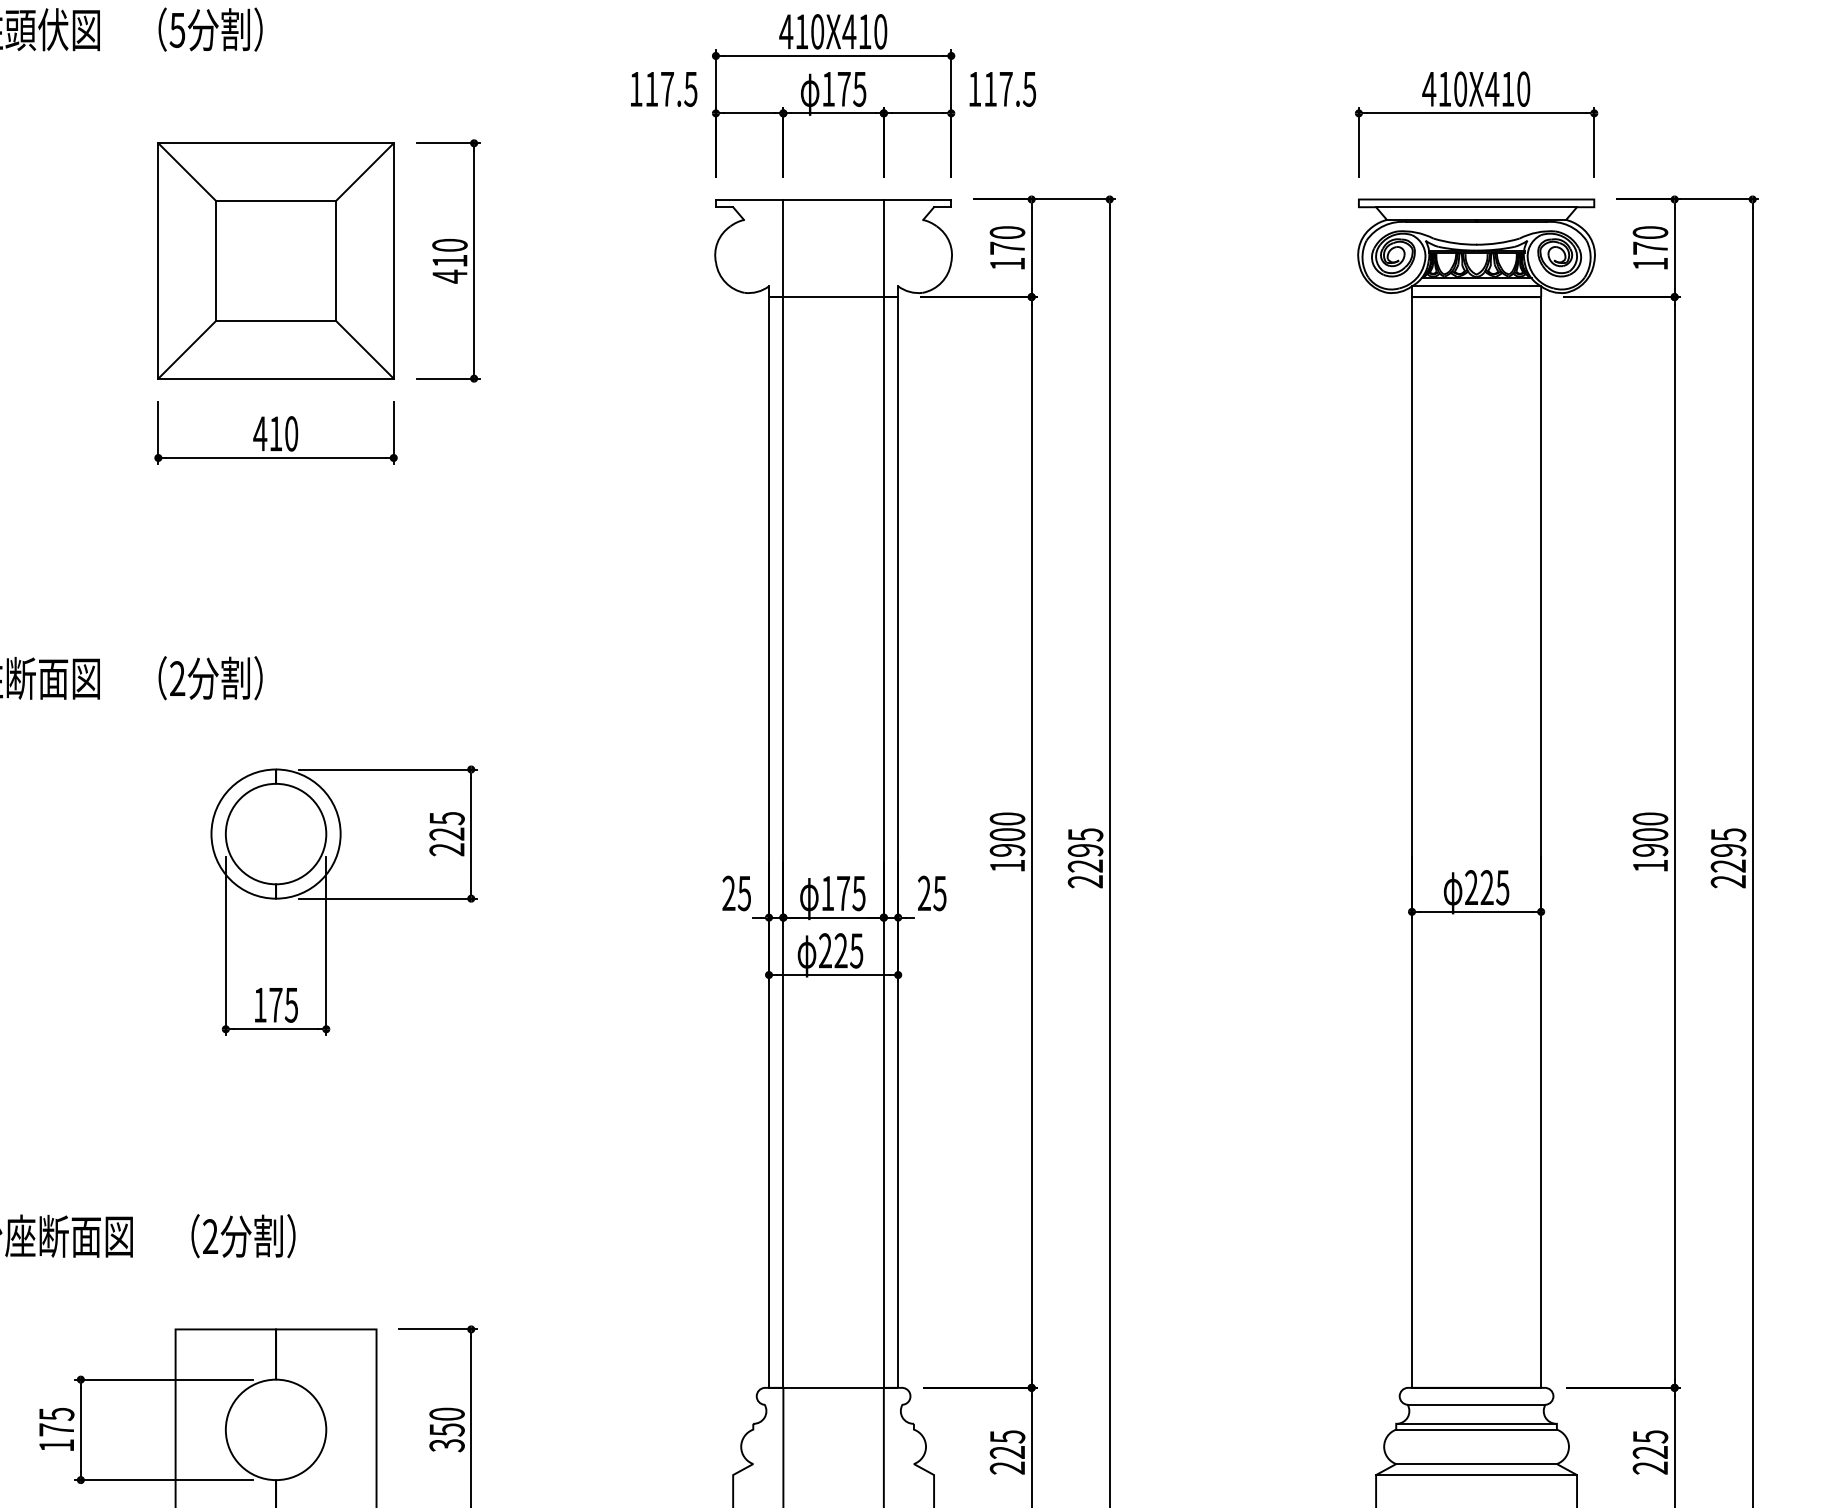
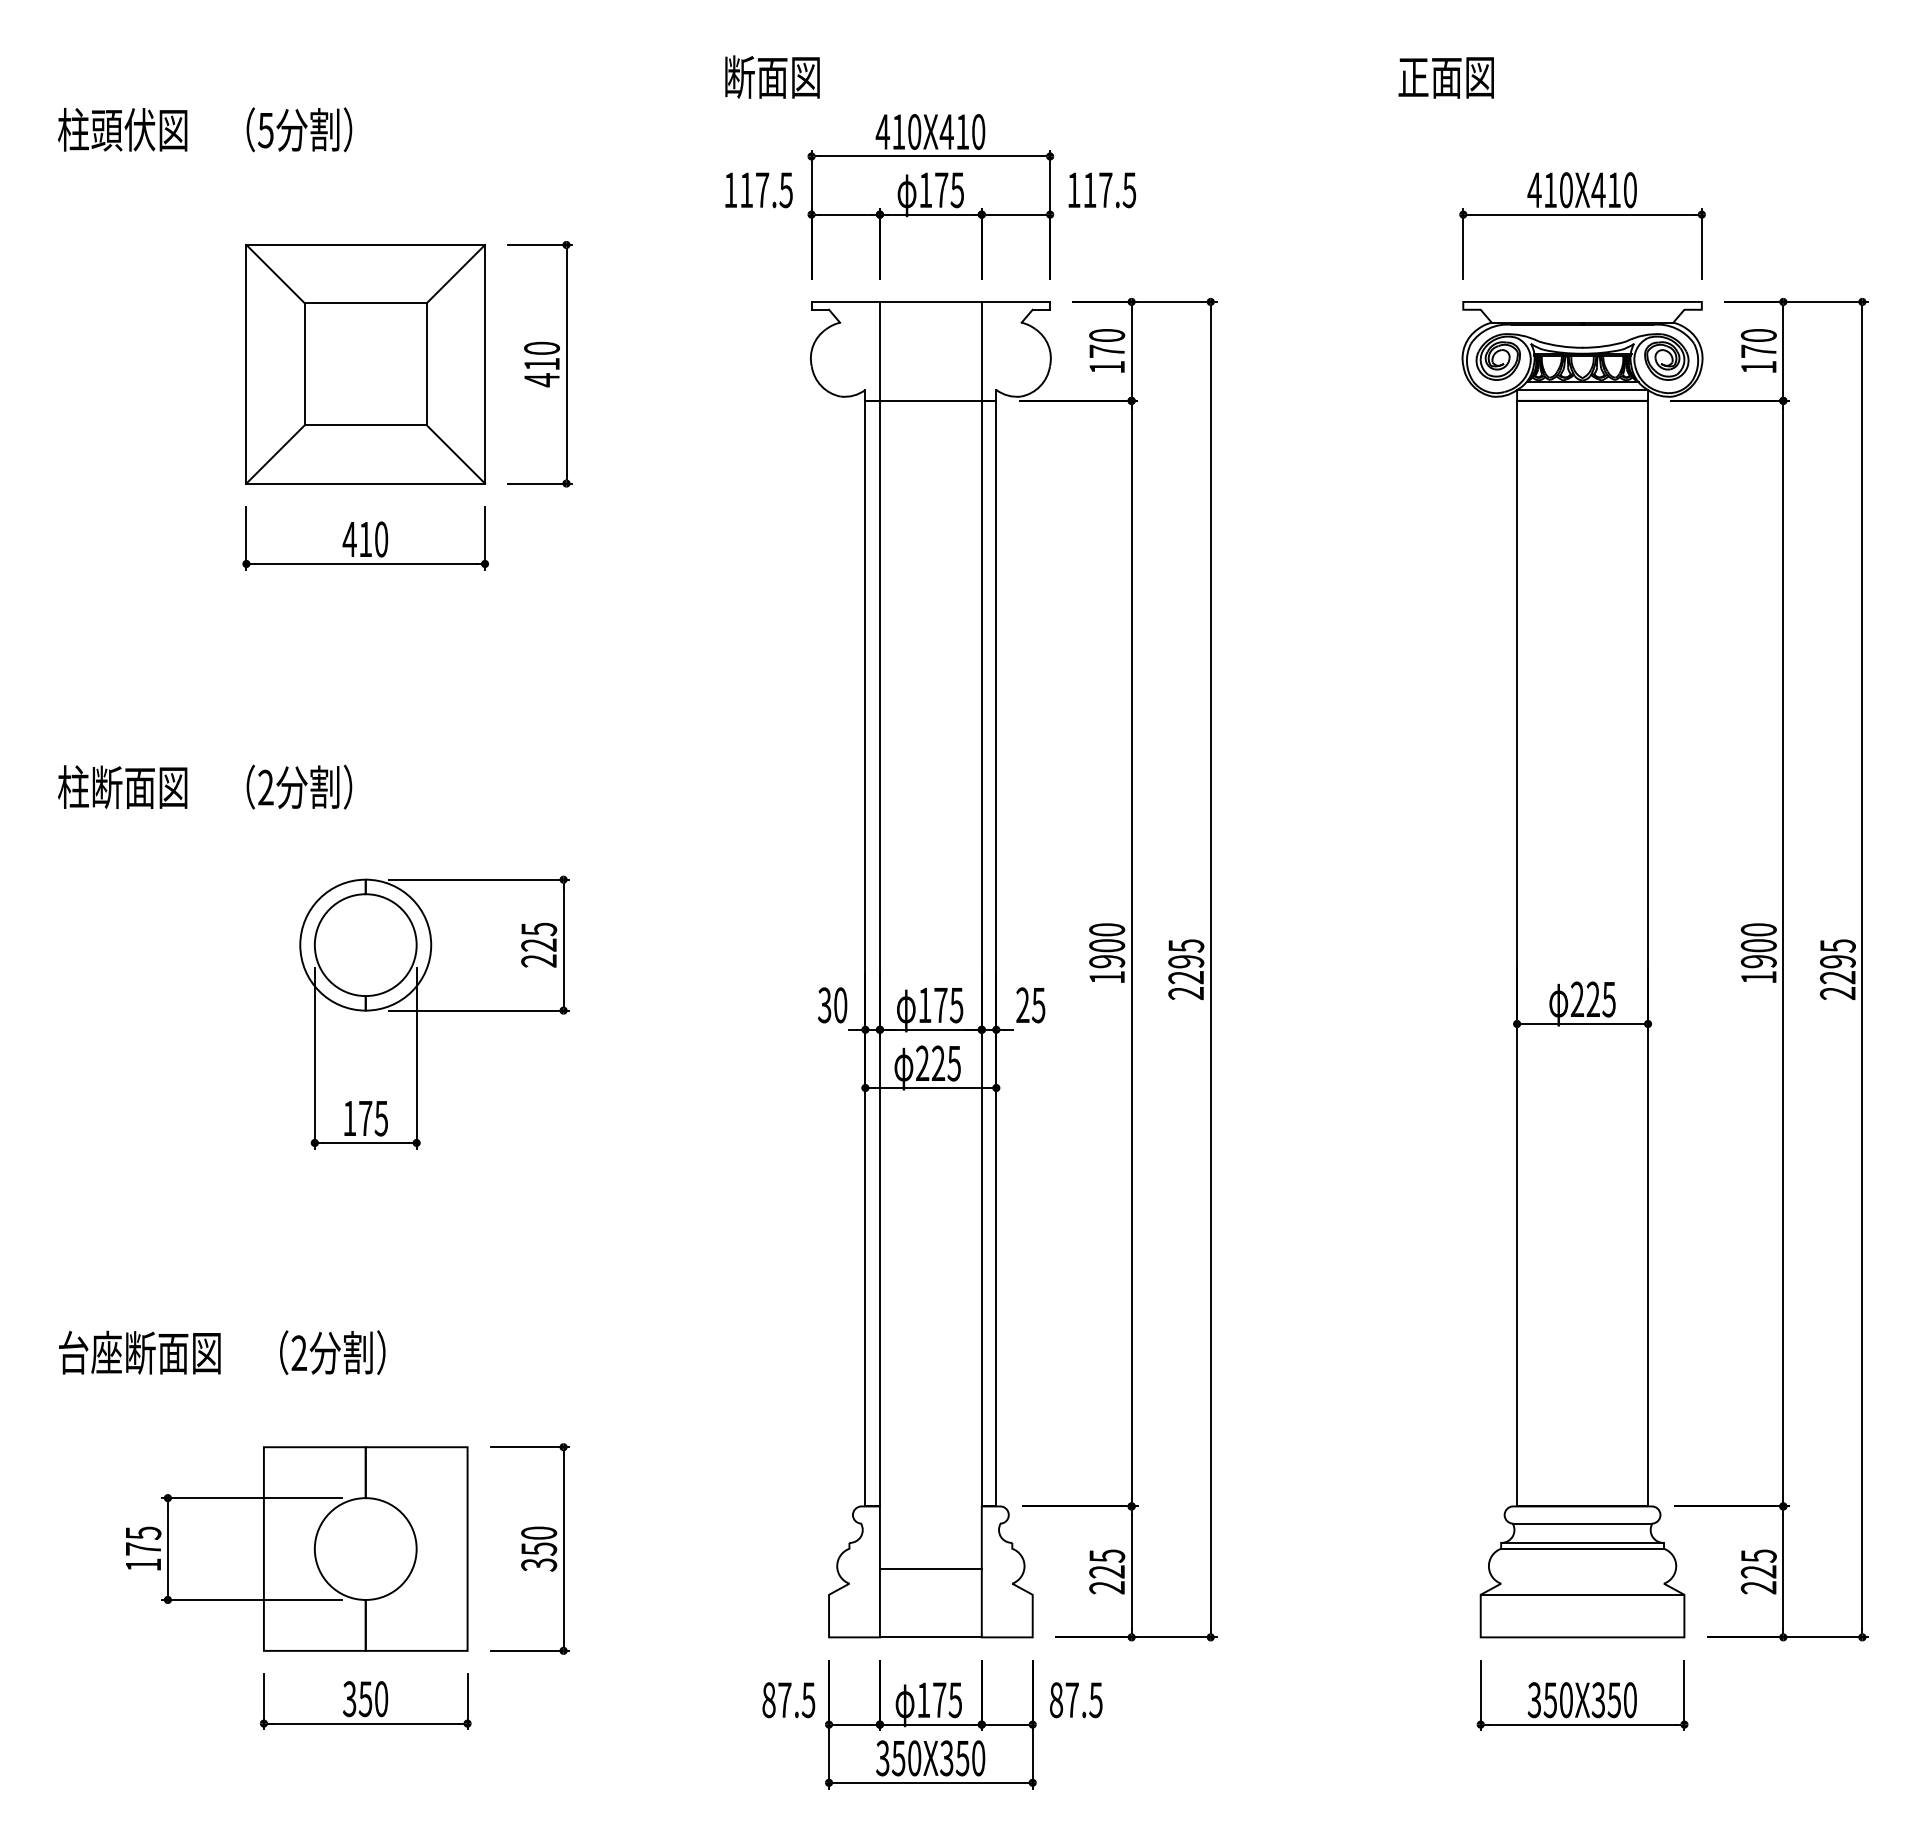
line: (1476, 206) -> (1582, 309), removed
text: (736, 893) -> (832, 1005), 25 -> 30
line: (833, 1387) -> (930, 1569), moved
line: (1476, 1463) -> (1582, 1583), removed

